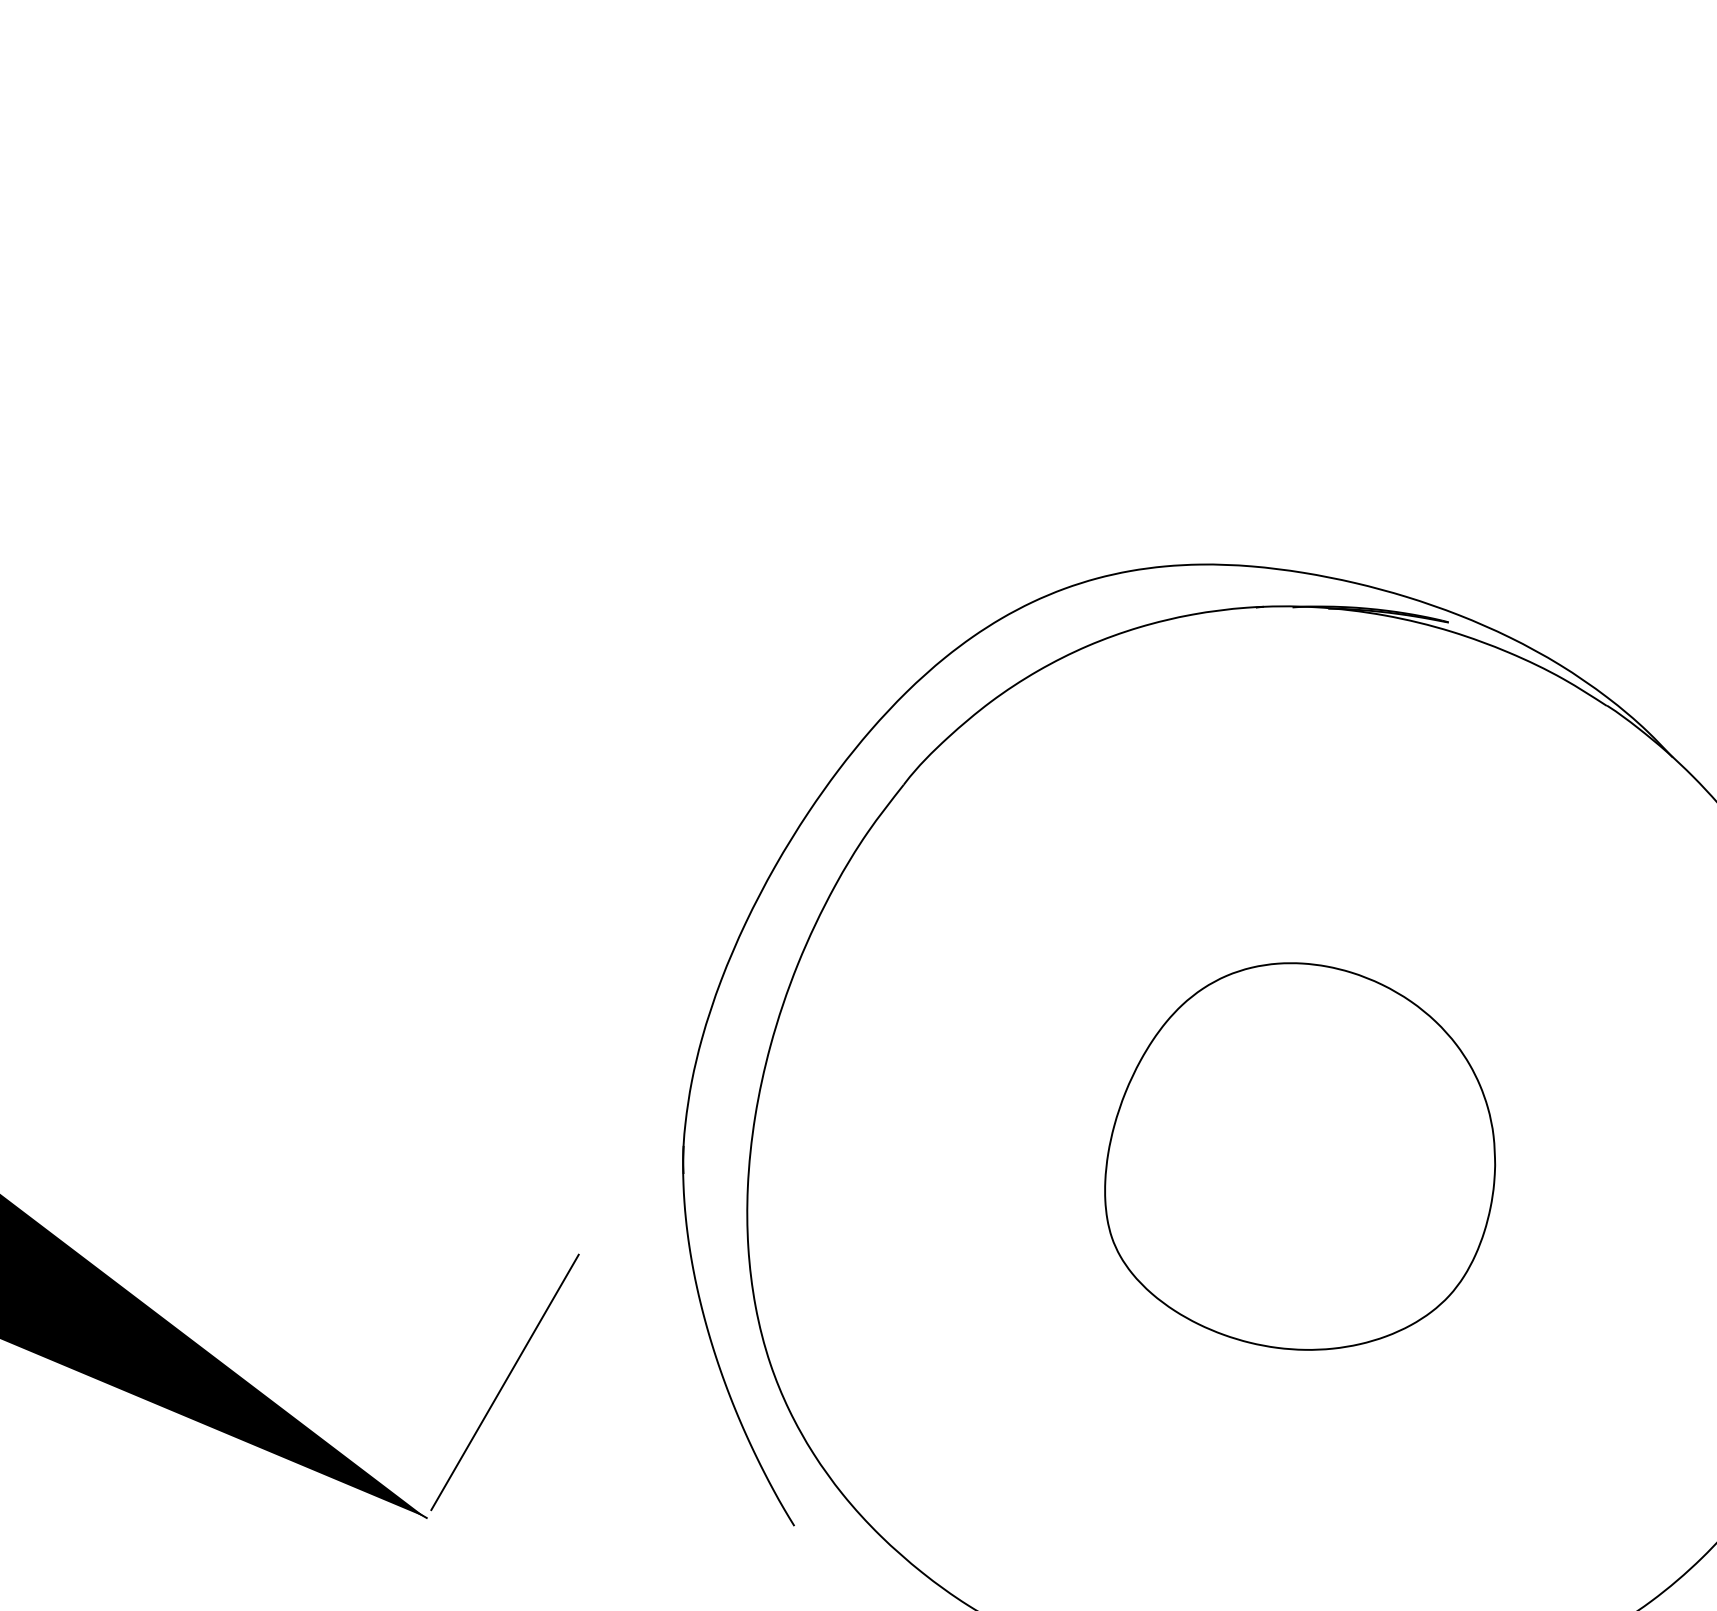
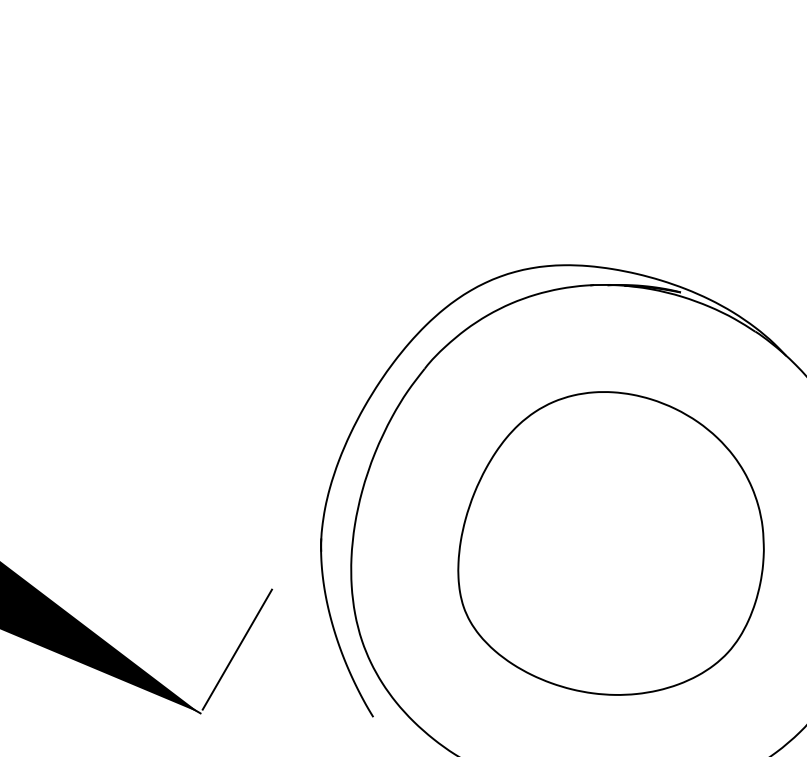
part: (1298, 1156) -> (610, 543), size x1.67

